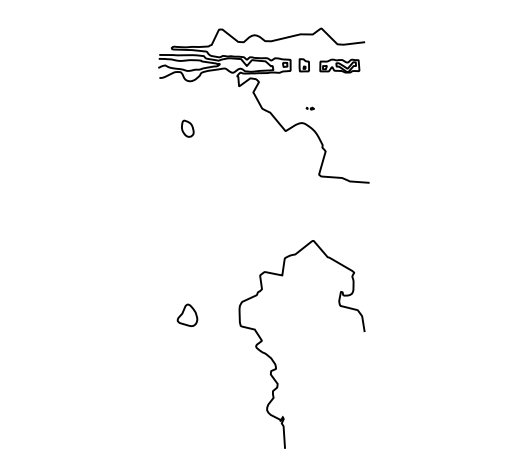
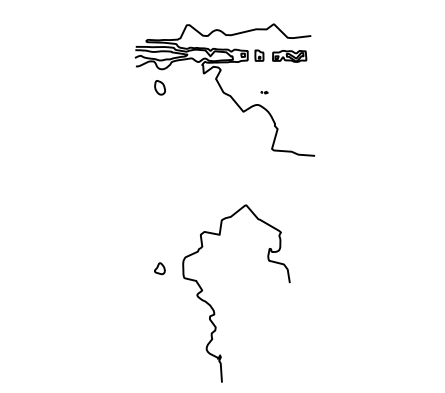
part: (187, 128) -> (159, 87), moved
part: (187, 314) -> (159, 268), size x0.6
curve: (276, 363) -> (214, 309), moved

